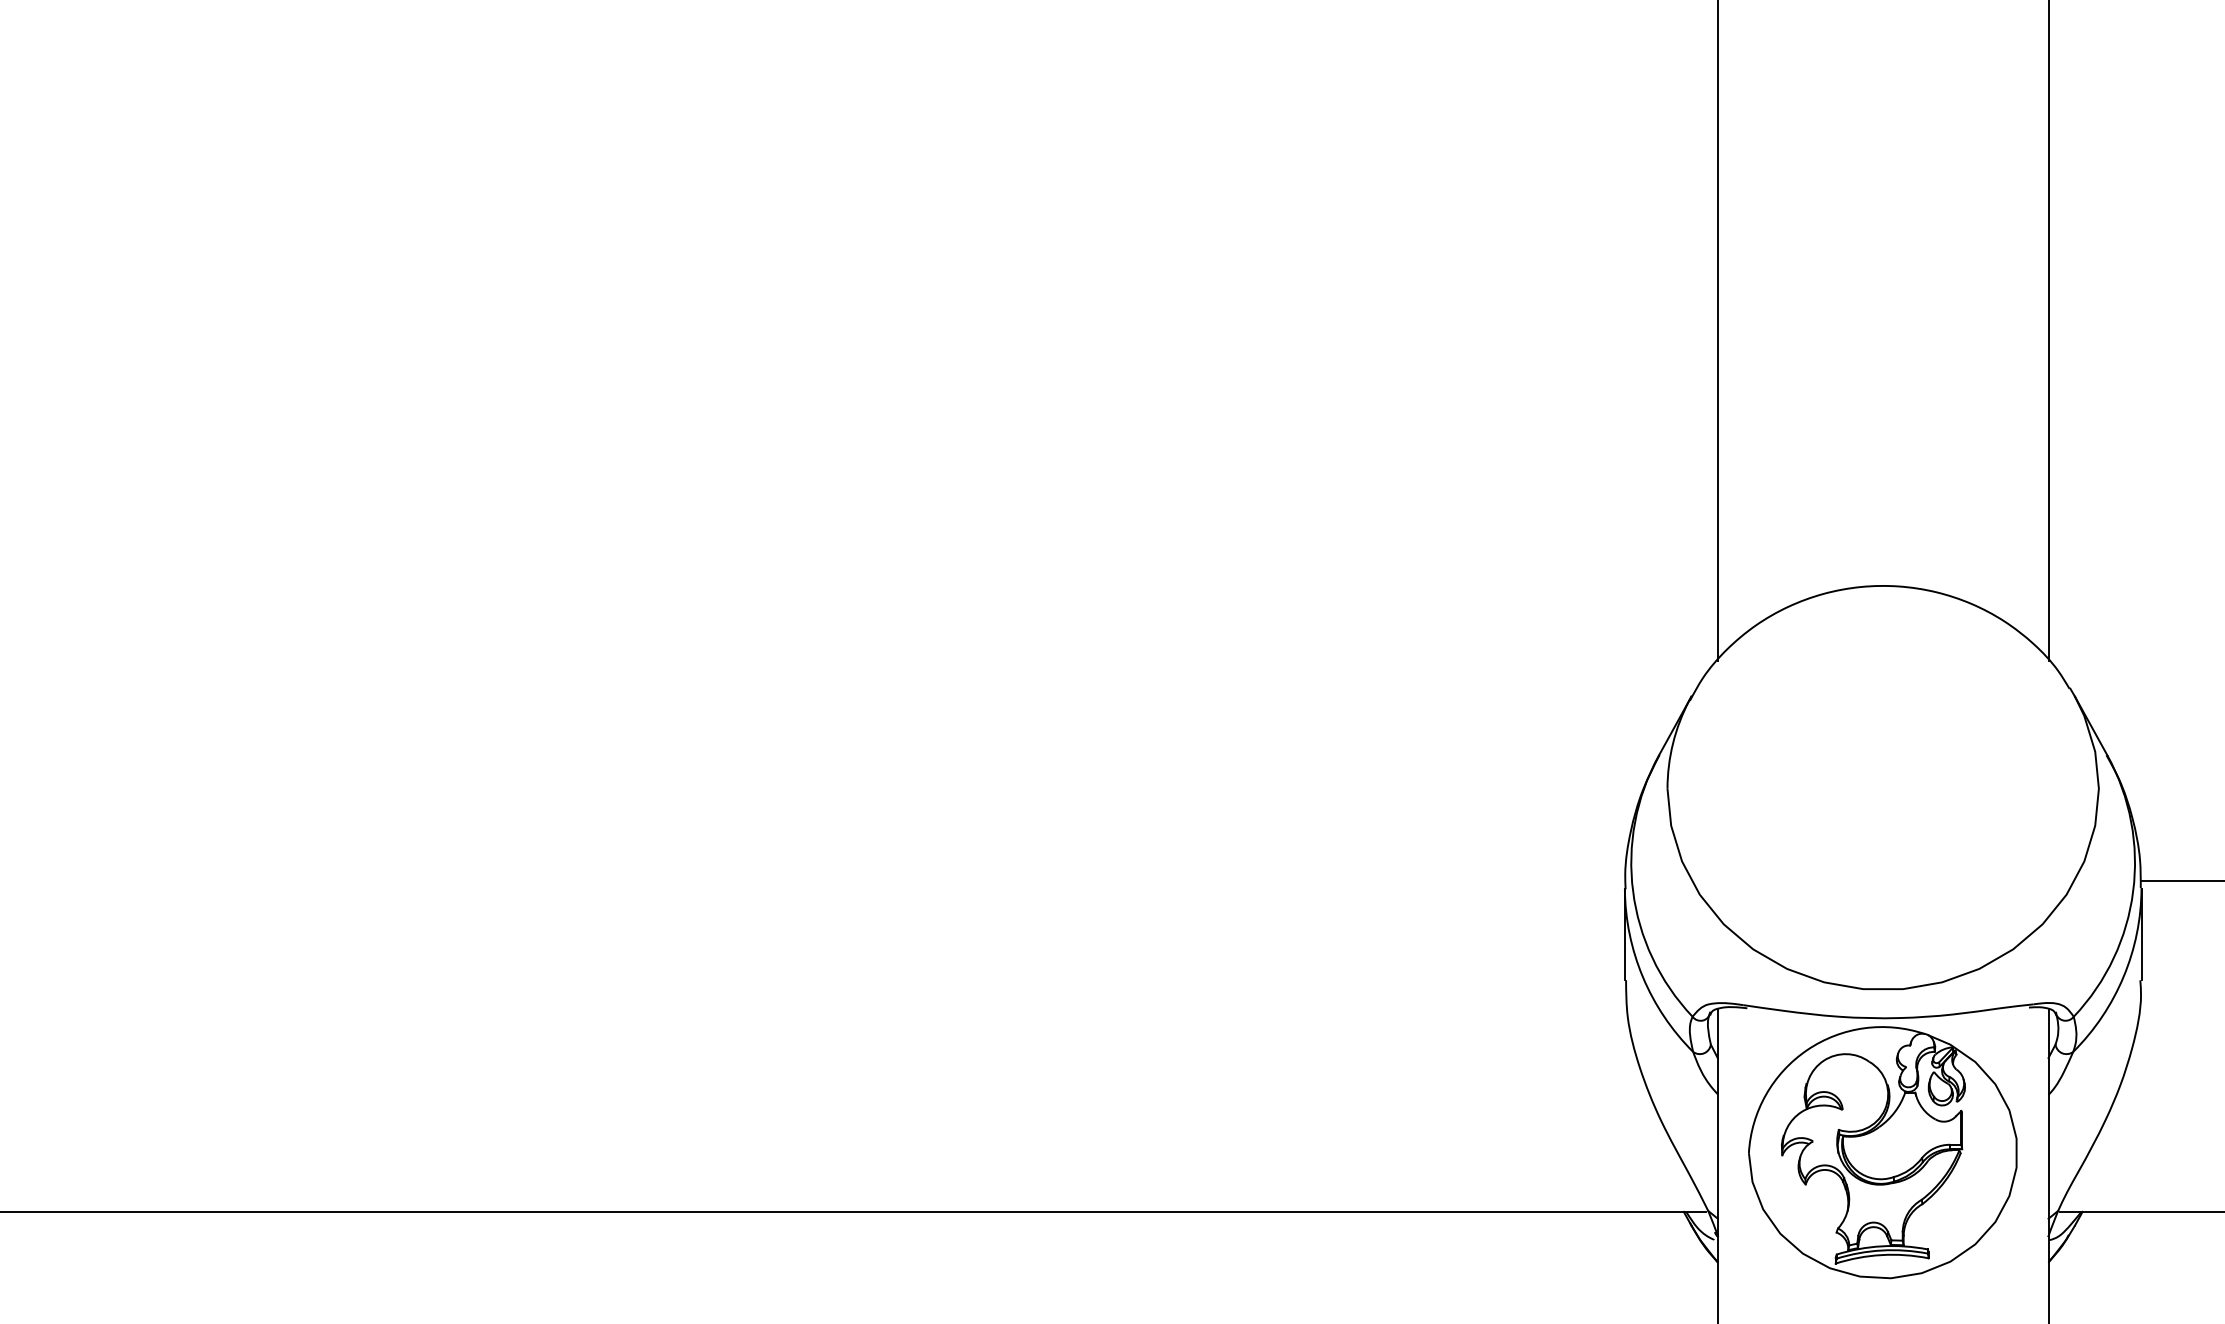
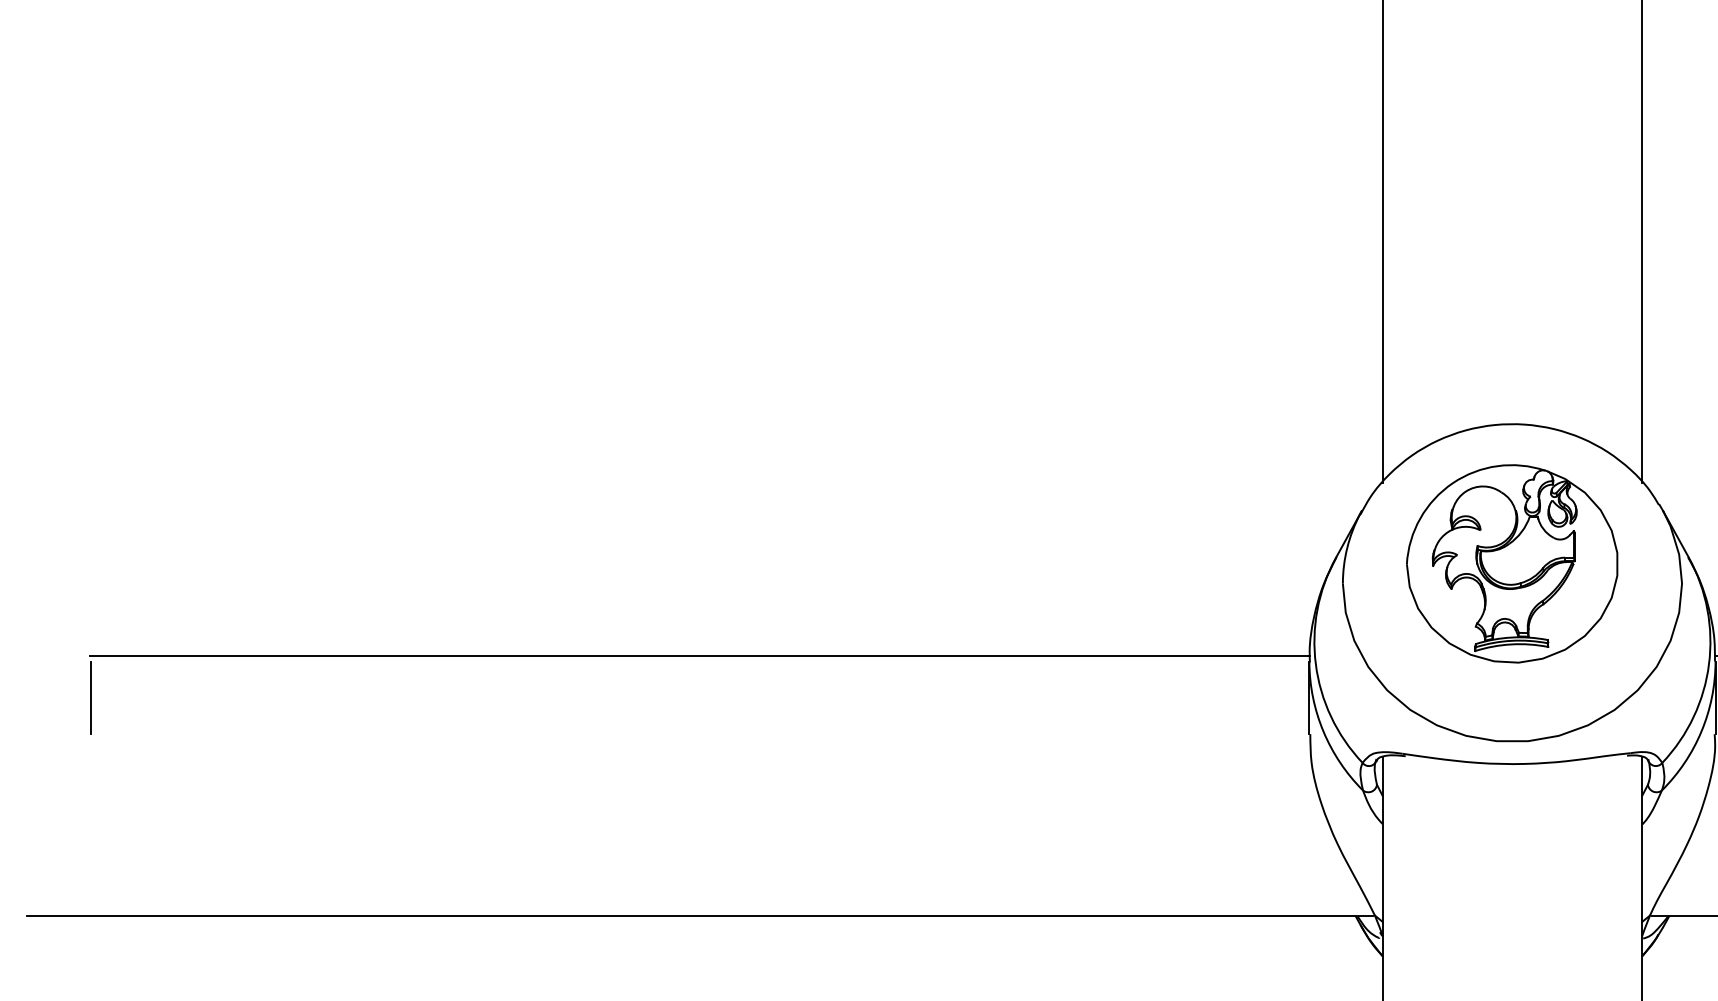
line: (849, 881) -> (699, 656), added
line: (75, 934) -> (91, 698), added
part: (1882, 1152) -> (1511, 563), moved

